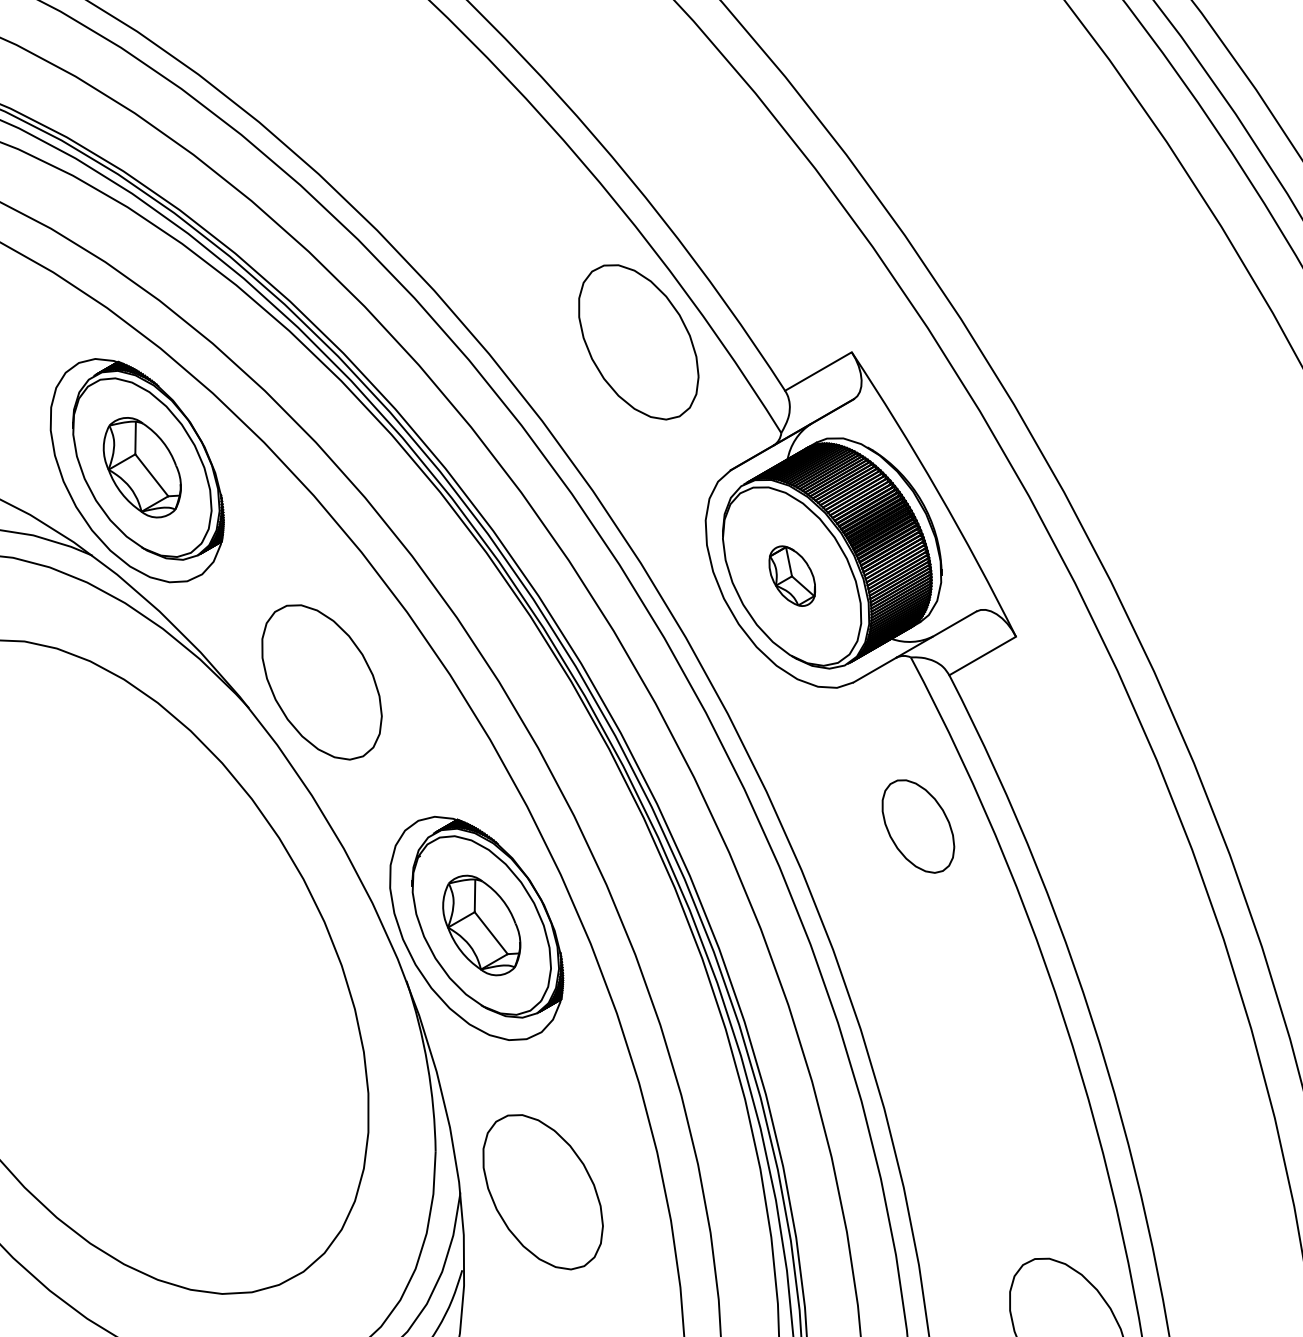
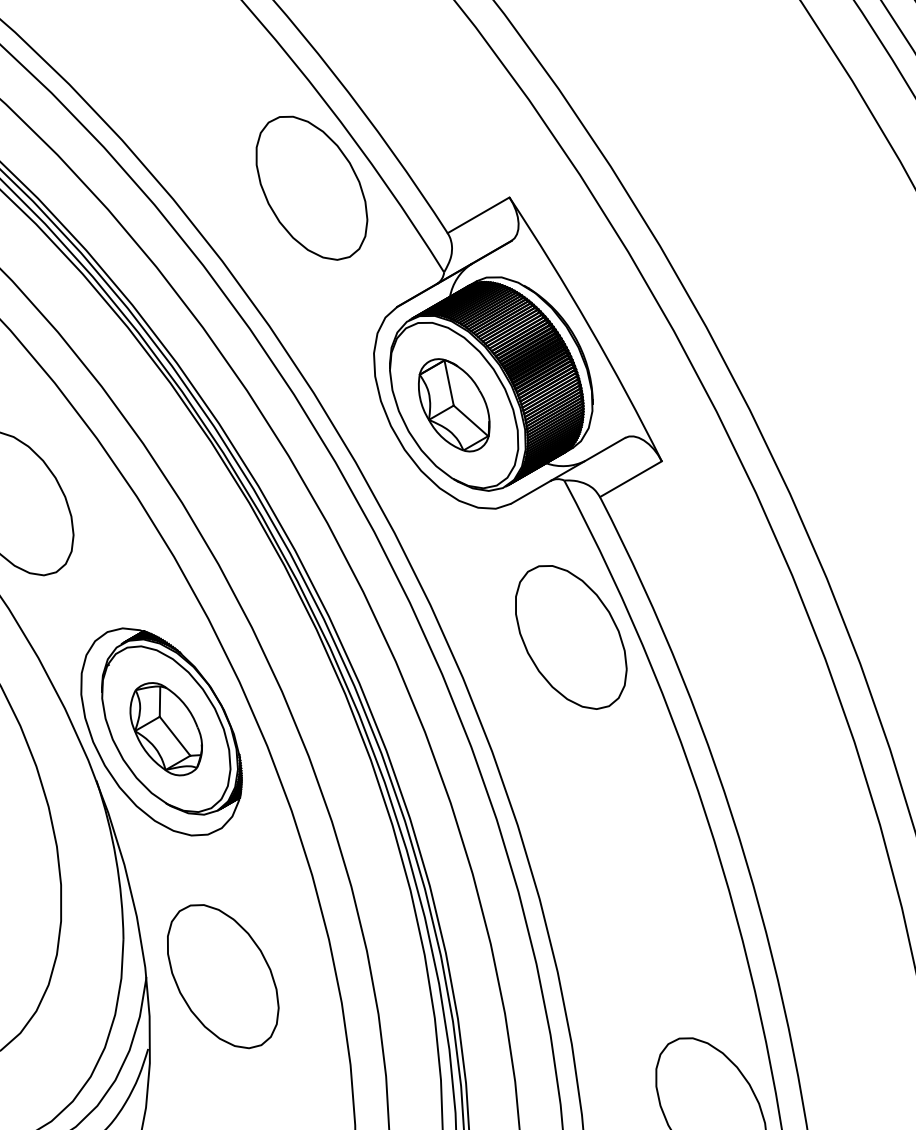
part: (792, 575) -> (454, 404), size x1.67
part: (918, 826) -> (571, 637), size x1.67

